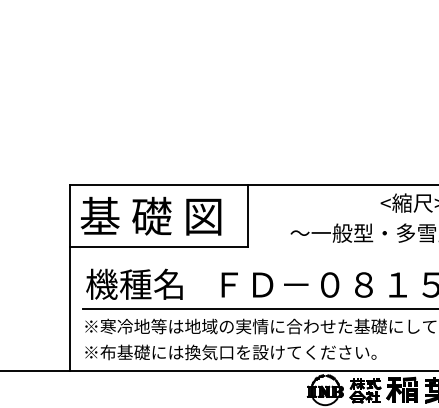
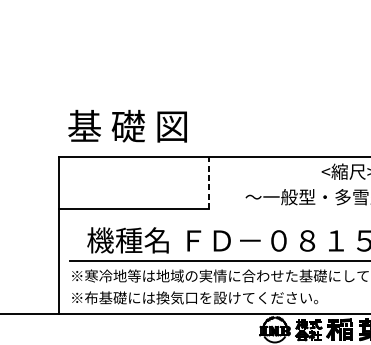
text: (151, 215) -> (128, 125), moved
line: (247, 216) -> (209, 183), solid -> dashed
text: (134, 283) -> (128, 239), moved

